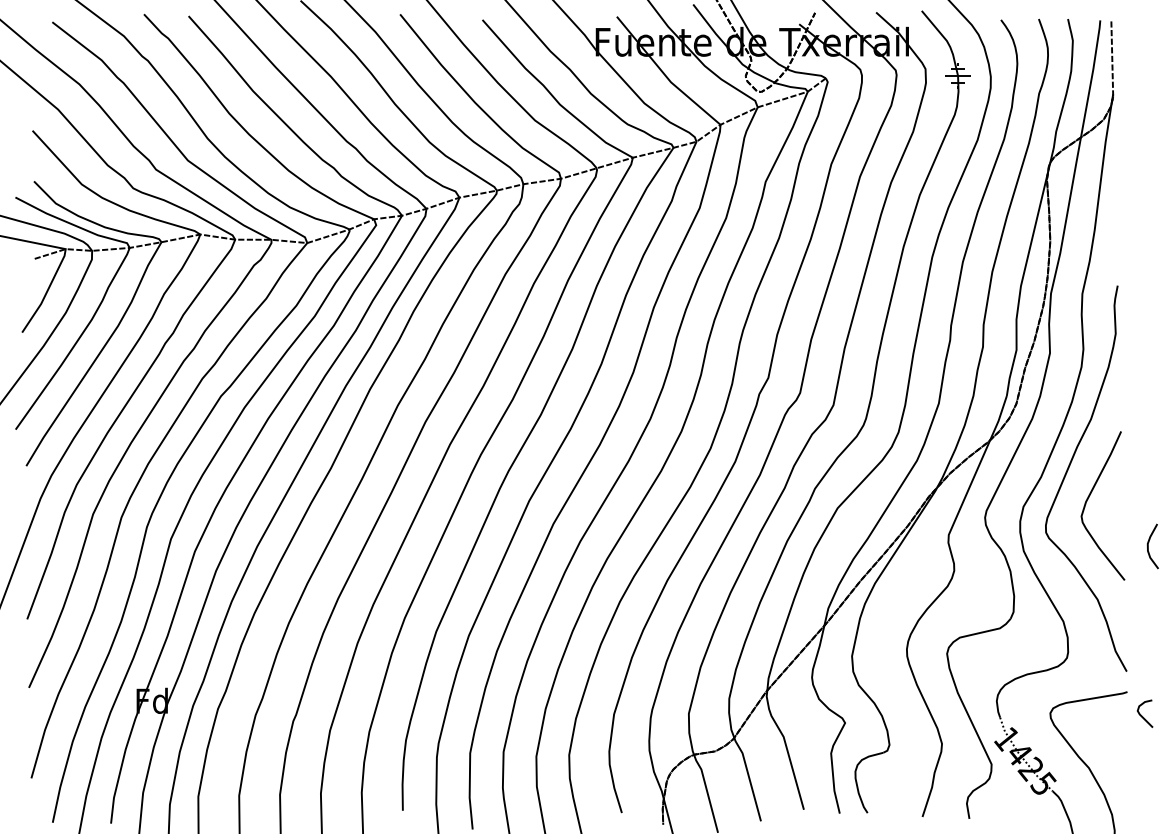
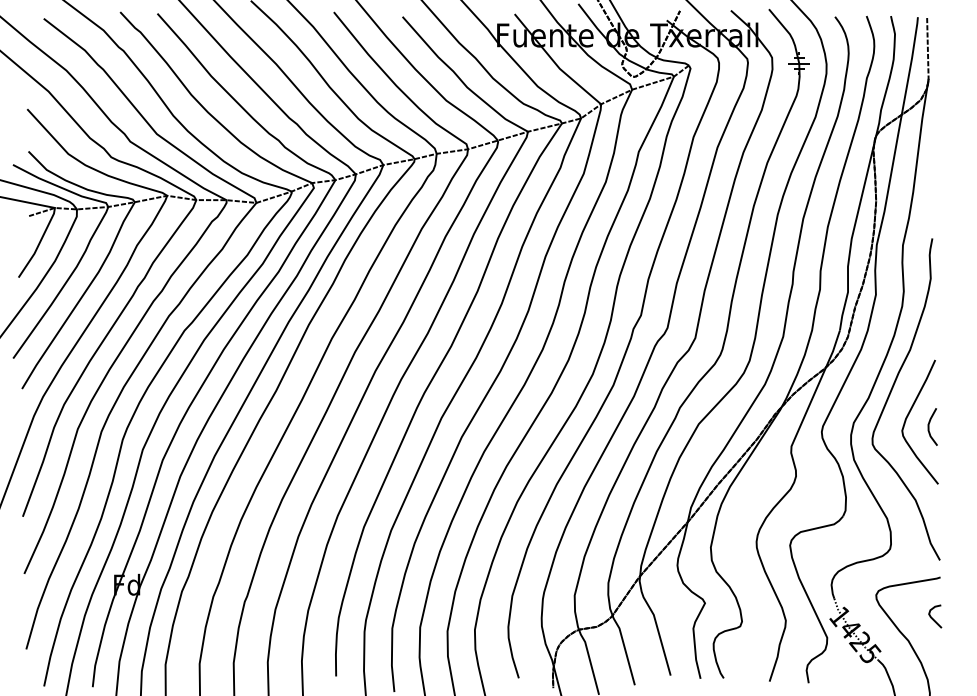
curve: (1148, 545) -> (929, 426), moved
curve: (1142, 716) -> (933, 618), moved

